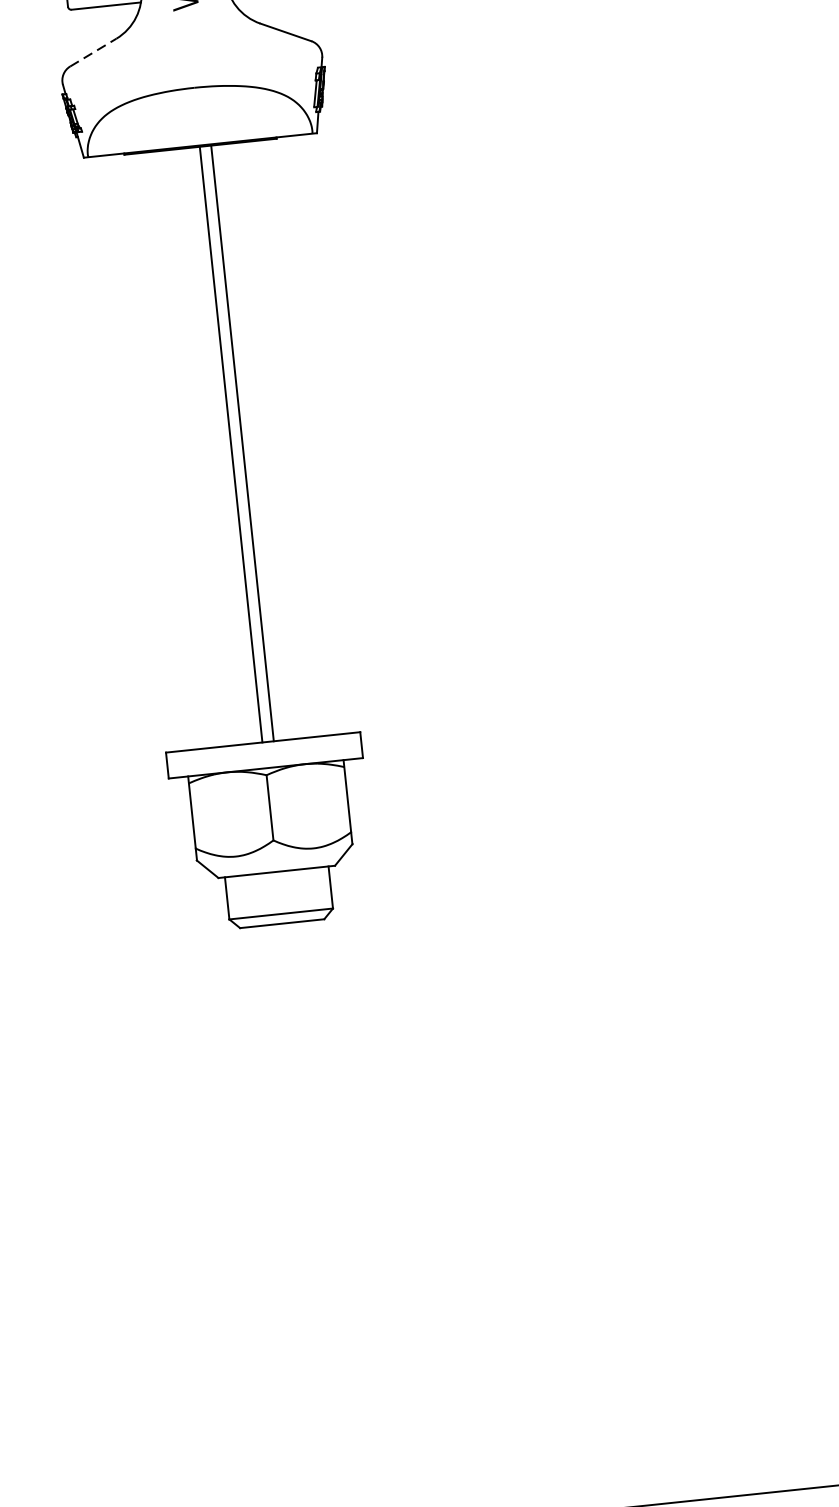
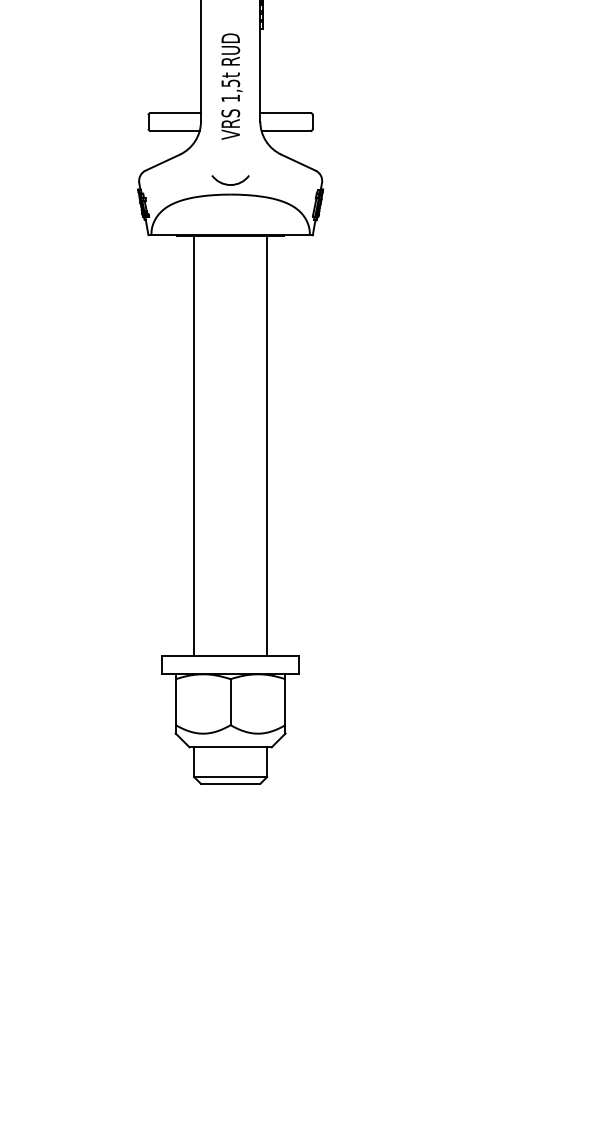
line: (92, 52) -> (162, 162), dashed -> solid
arc: (192, 73) -> (230, 184), added
line: (243, 443) -> (267, 446), moved
line: (231, 445) -> (194, 446), moved

